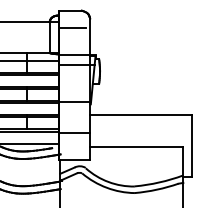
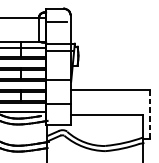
line: (191, 145) -> (149, 113), solid -> dashed

